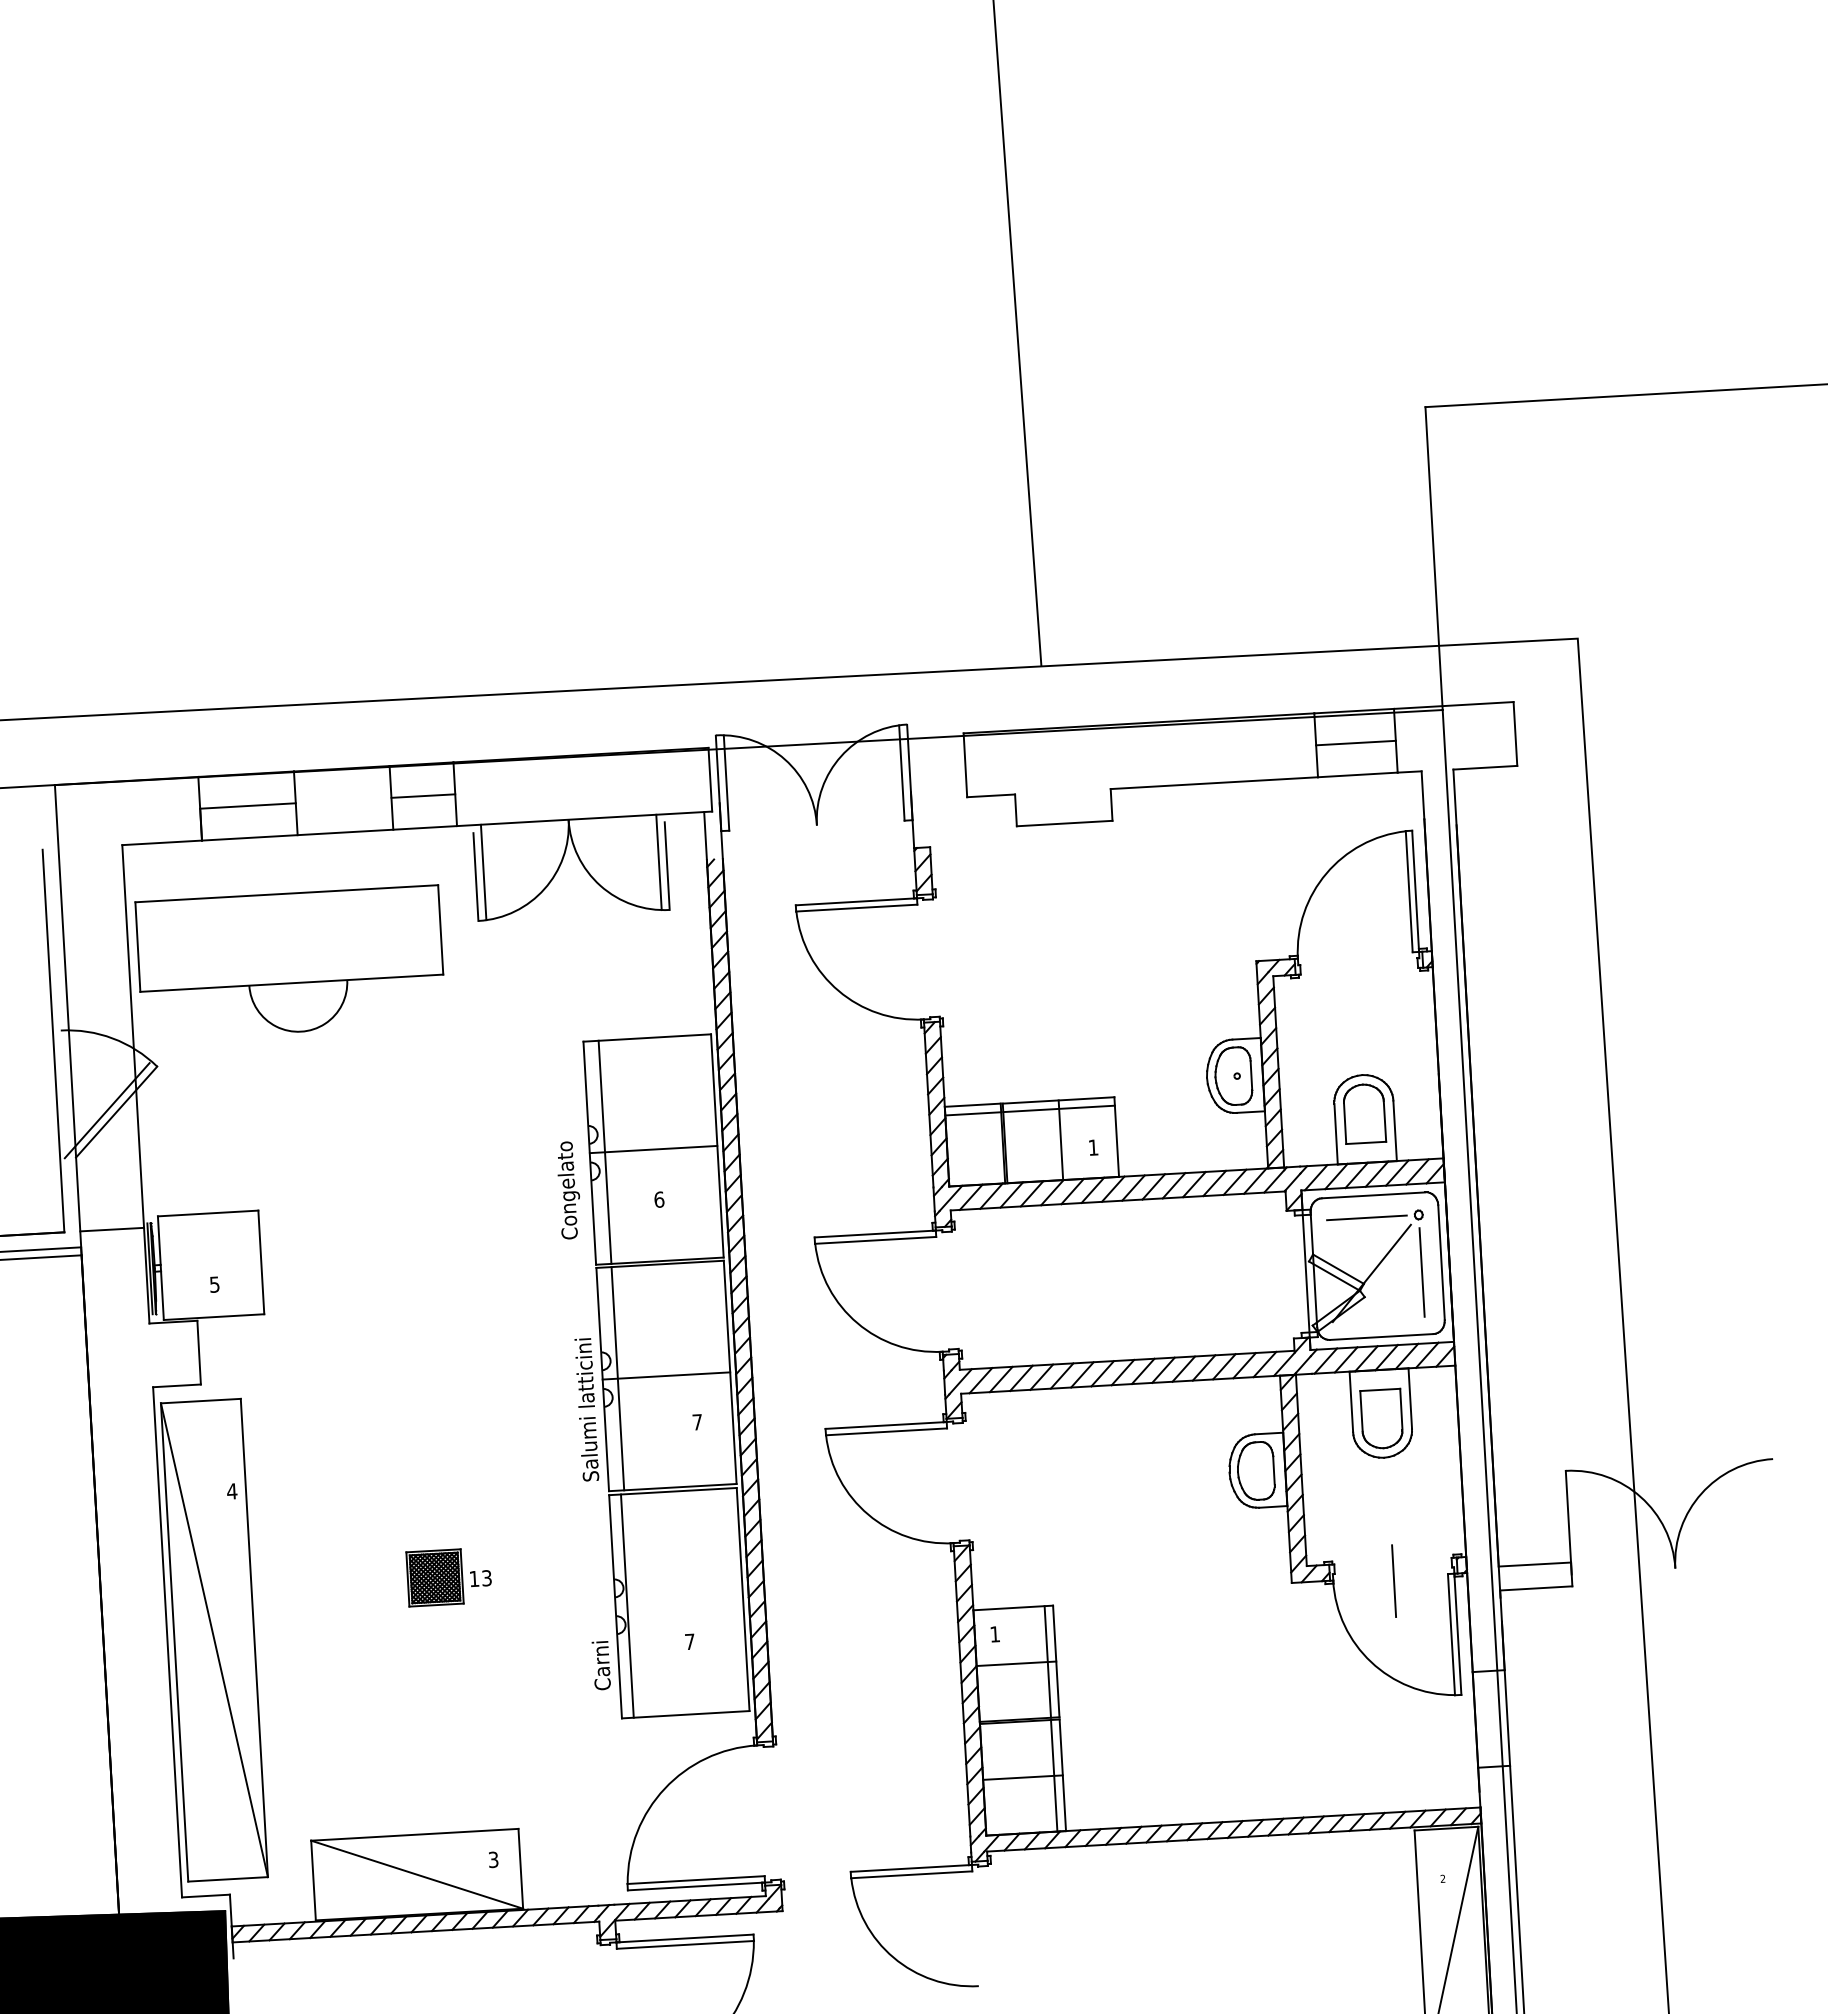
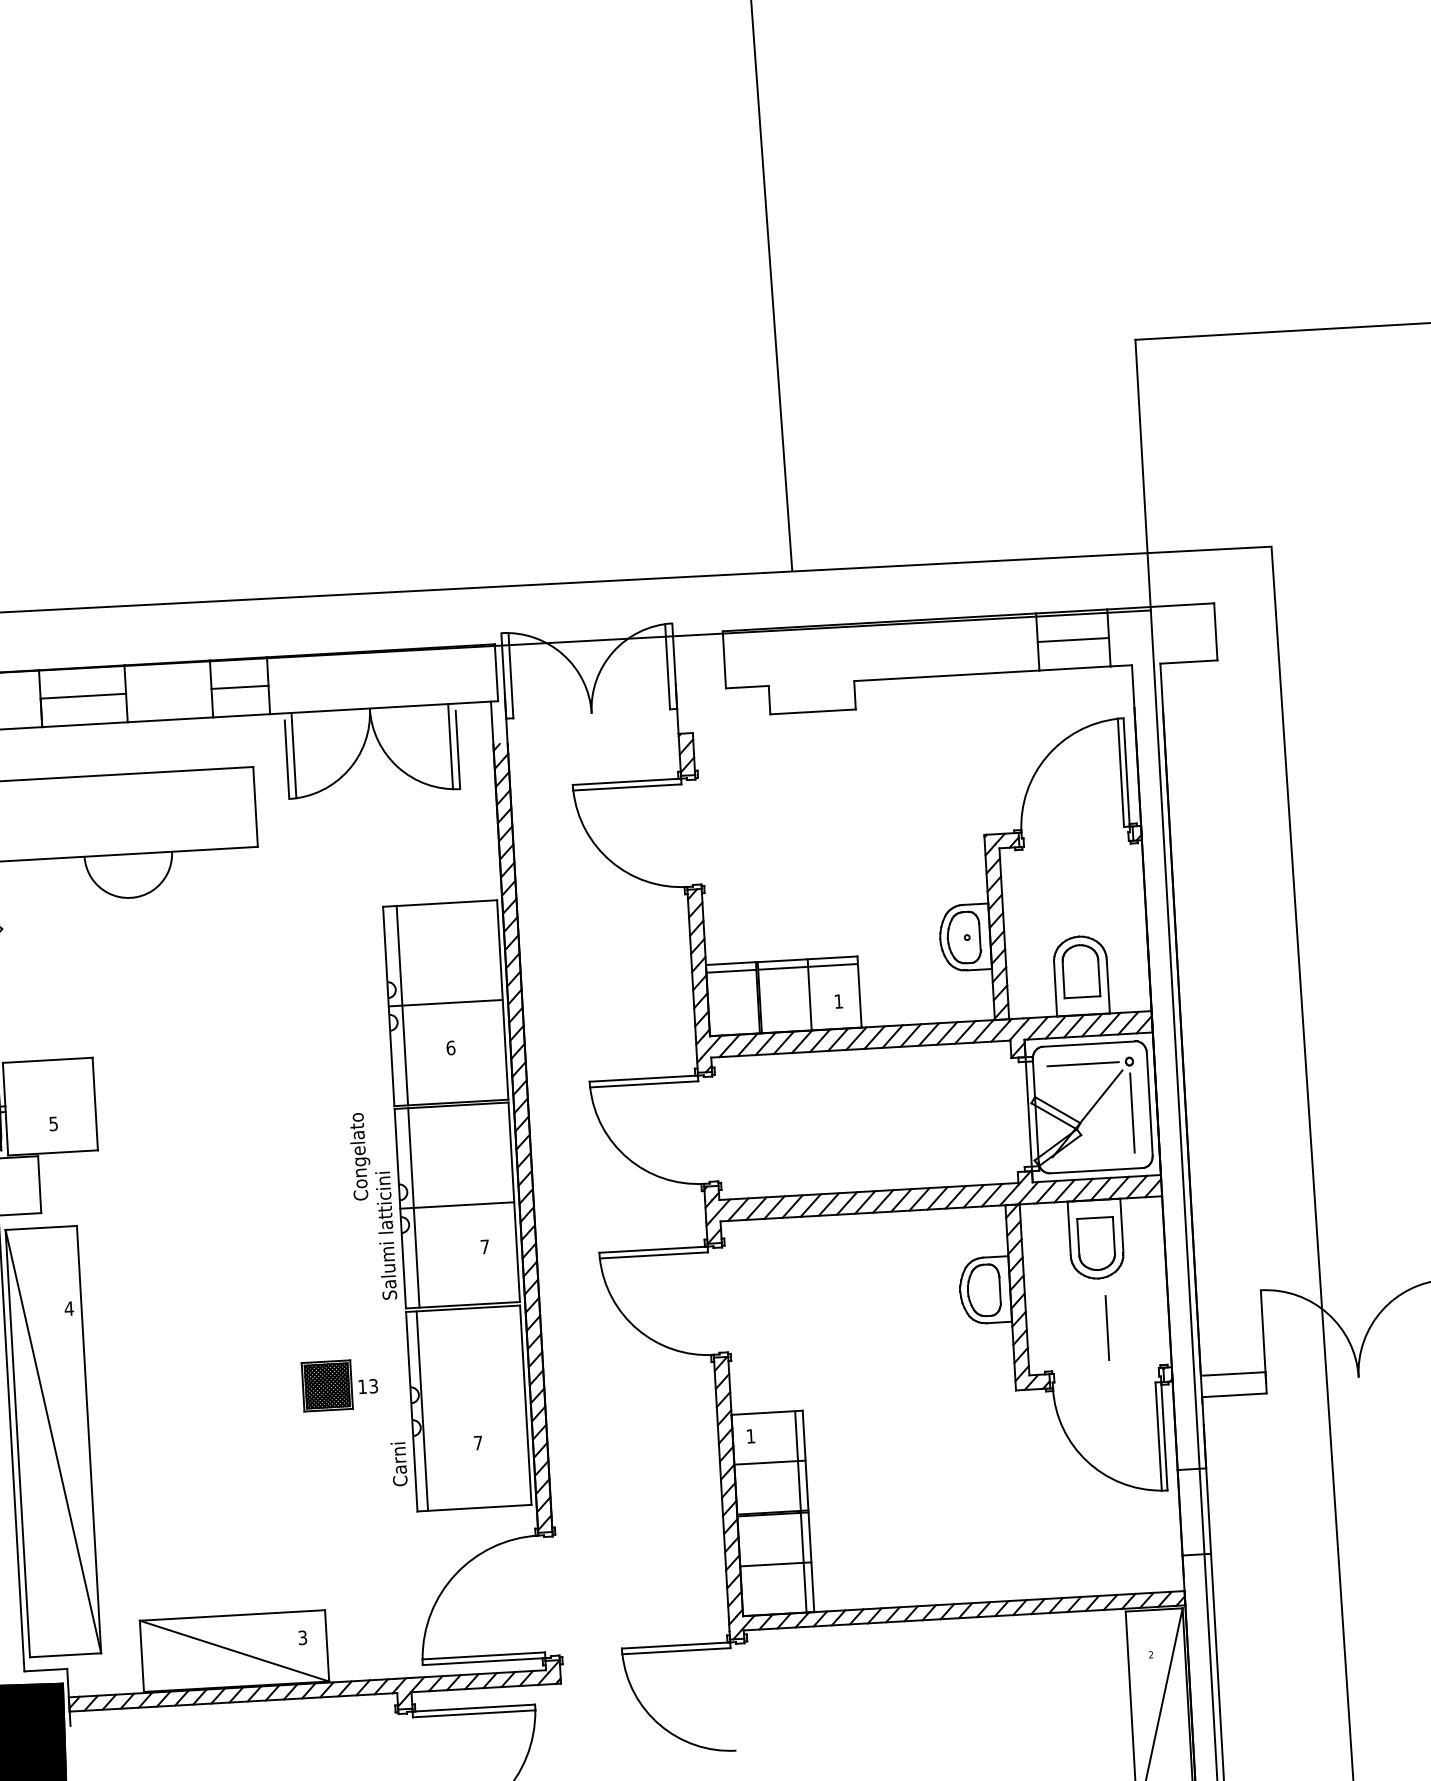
text: (568, 1190) -> (359, 1156), moved
part: (448, 1577) -> (339, 1385), moved
line: (1393, 1580) -> (1106, 1327), moved

